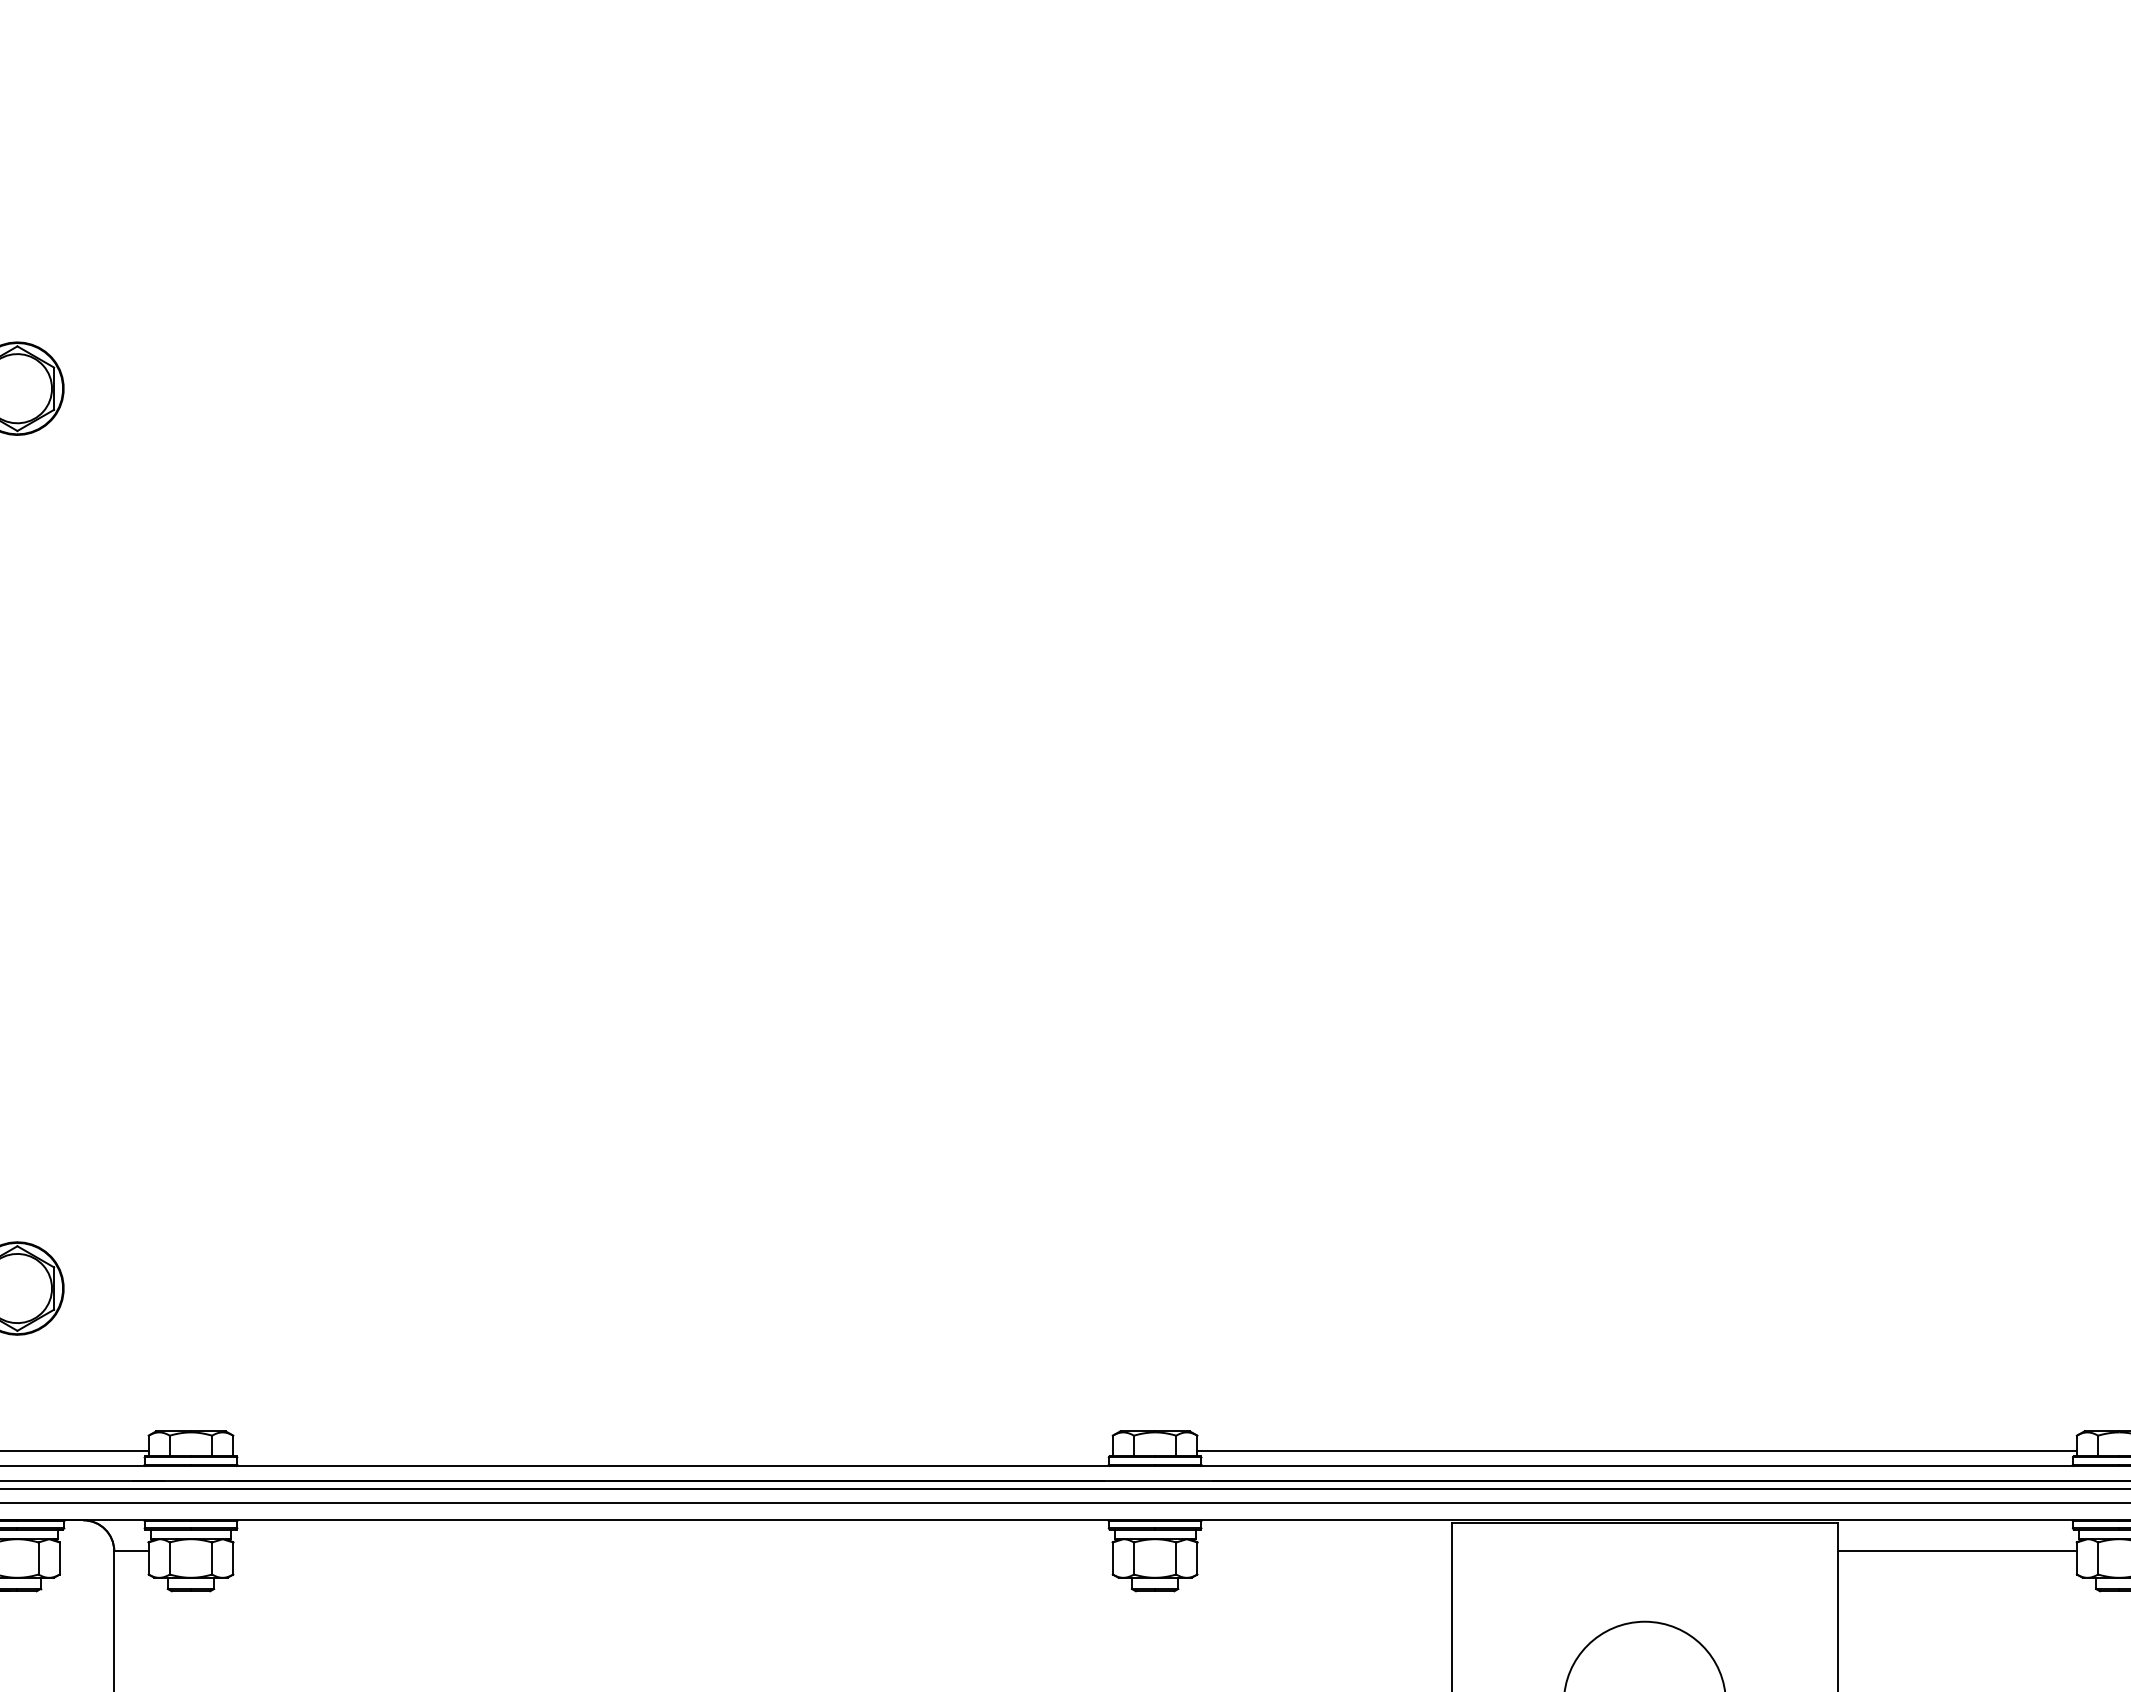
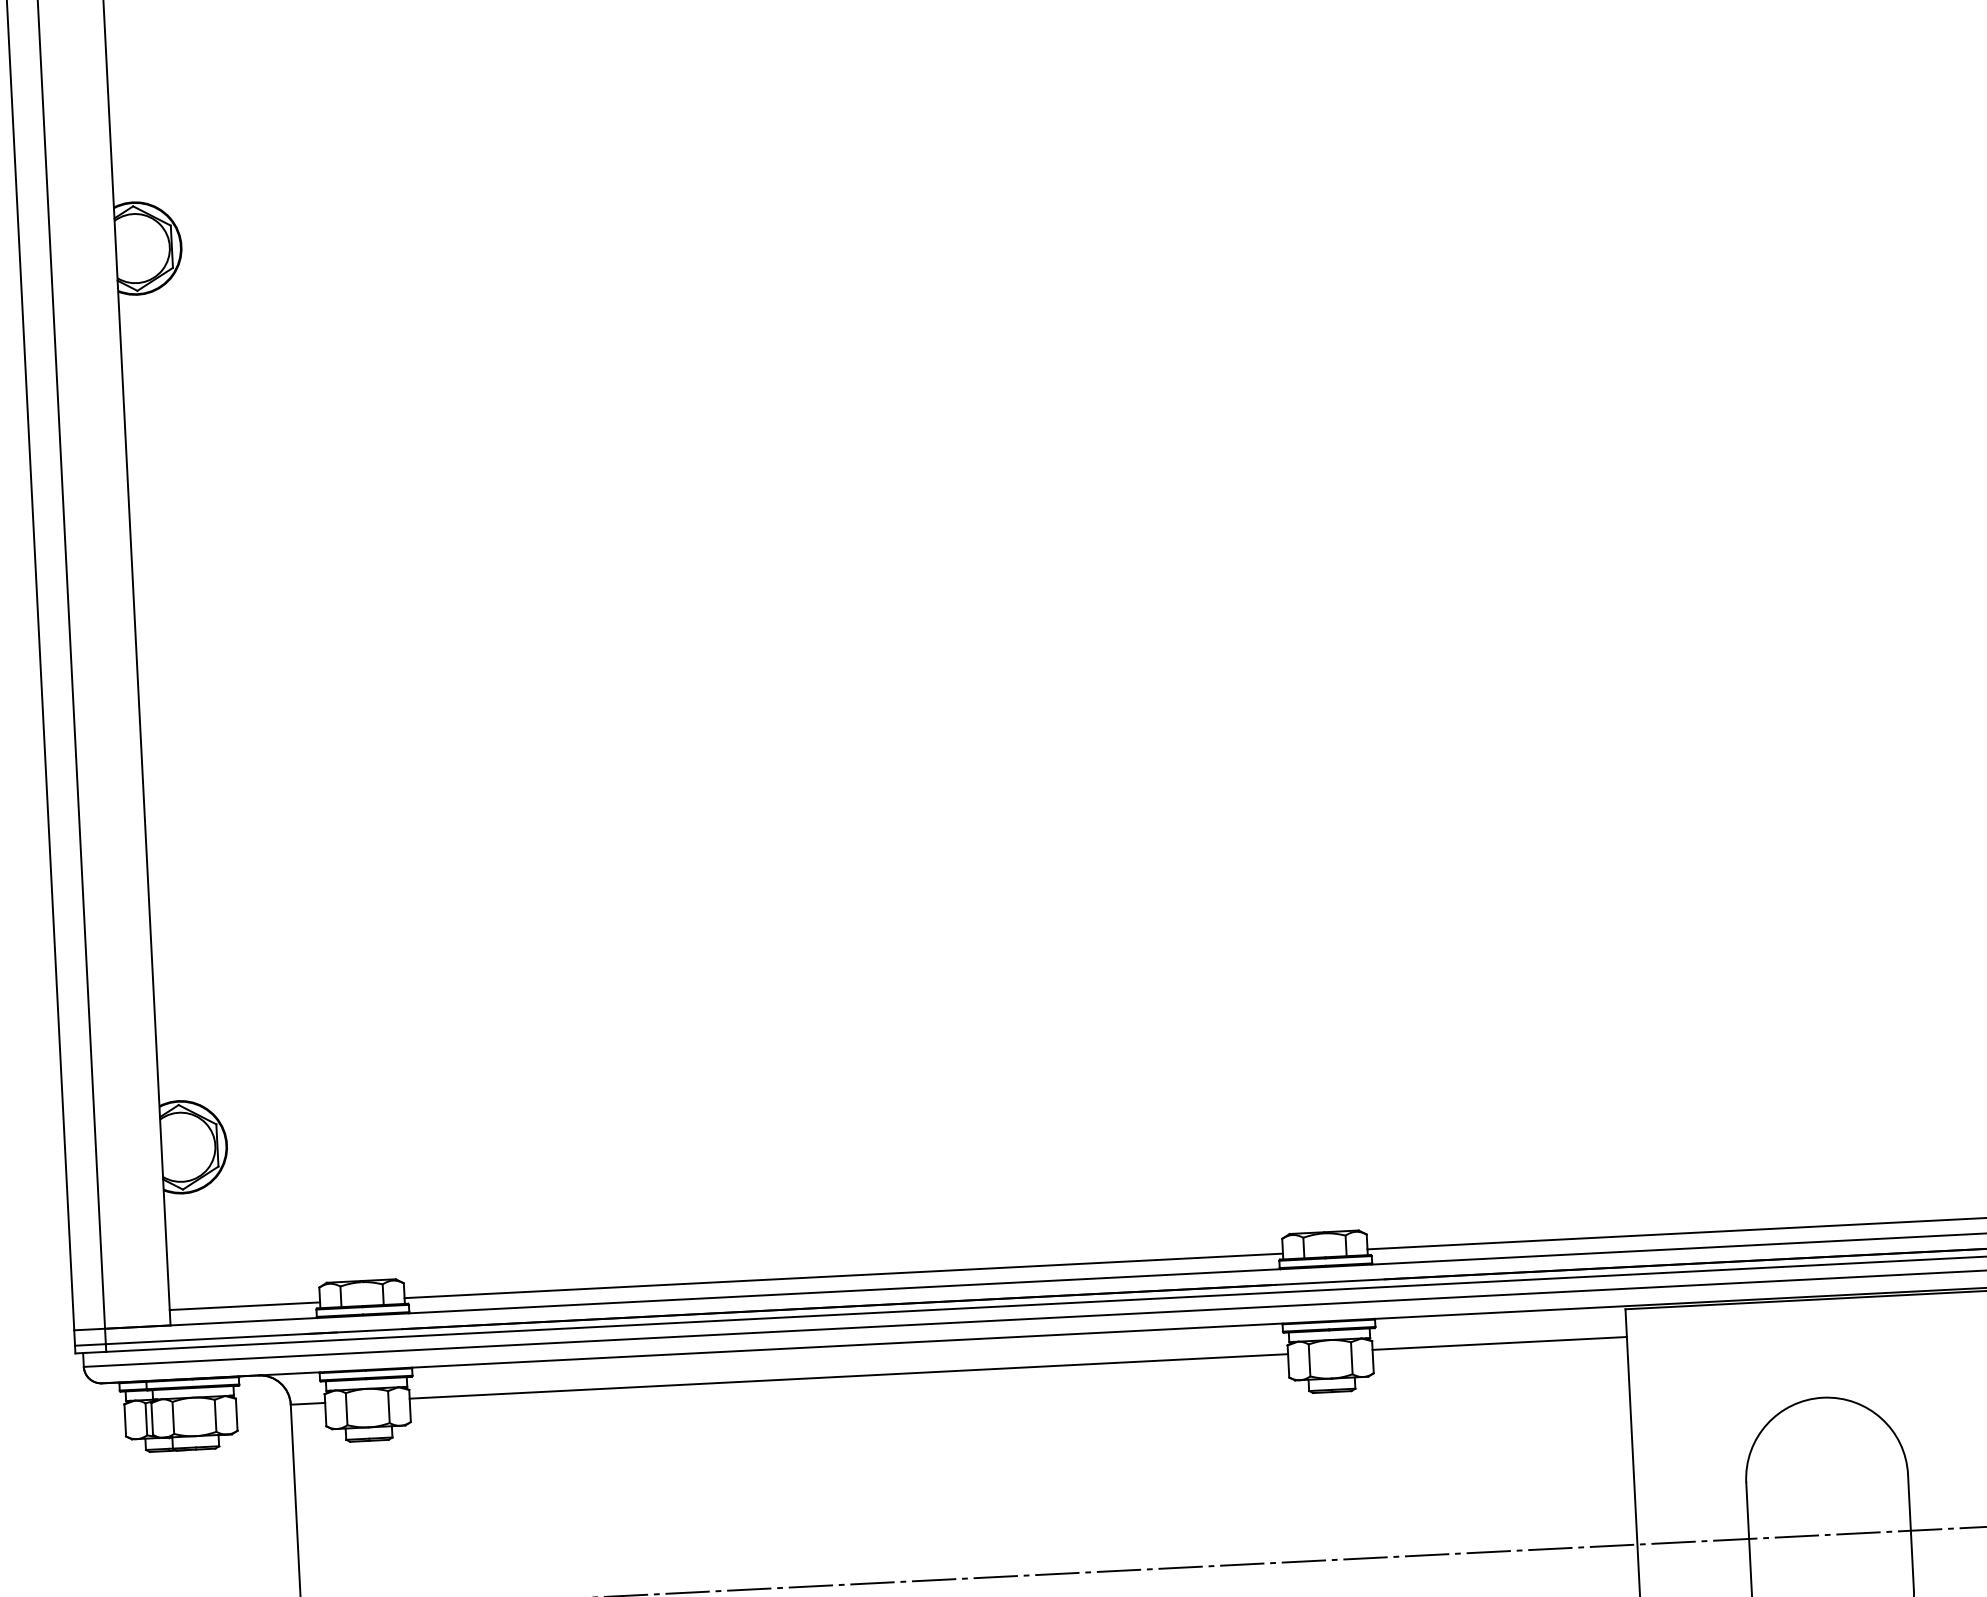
line: (672, 1450) -> (843, 1275), added
line: (672, 1551) -> (848, 1376), added
line: (1324, 1551) -> (1499, 1343), added

